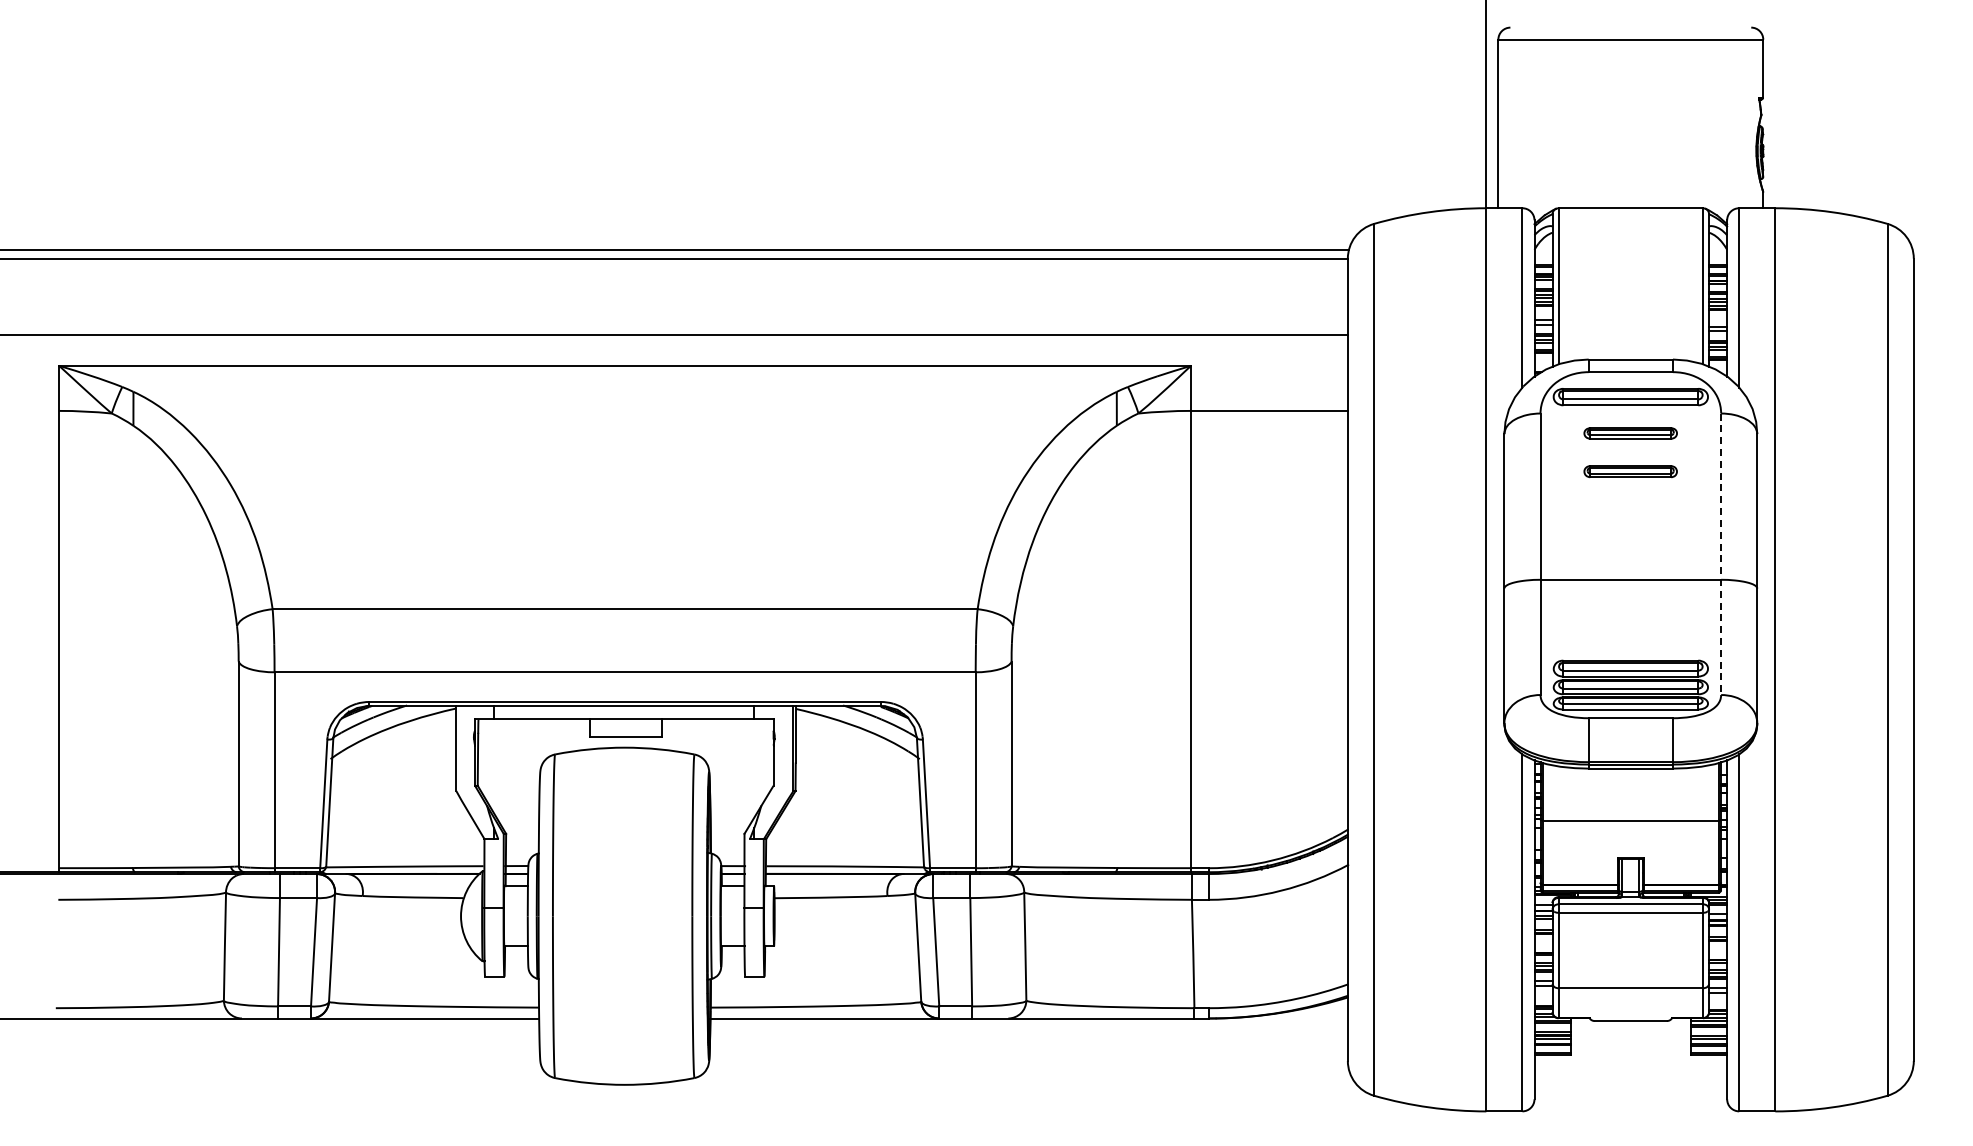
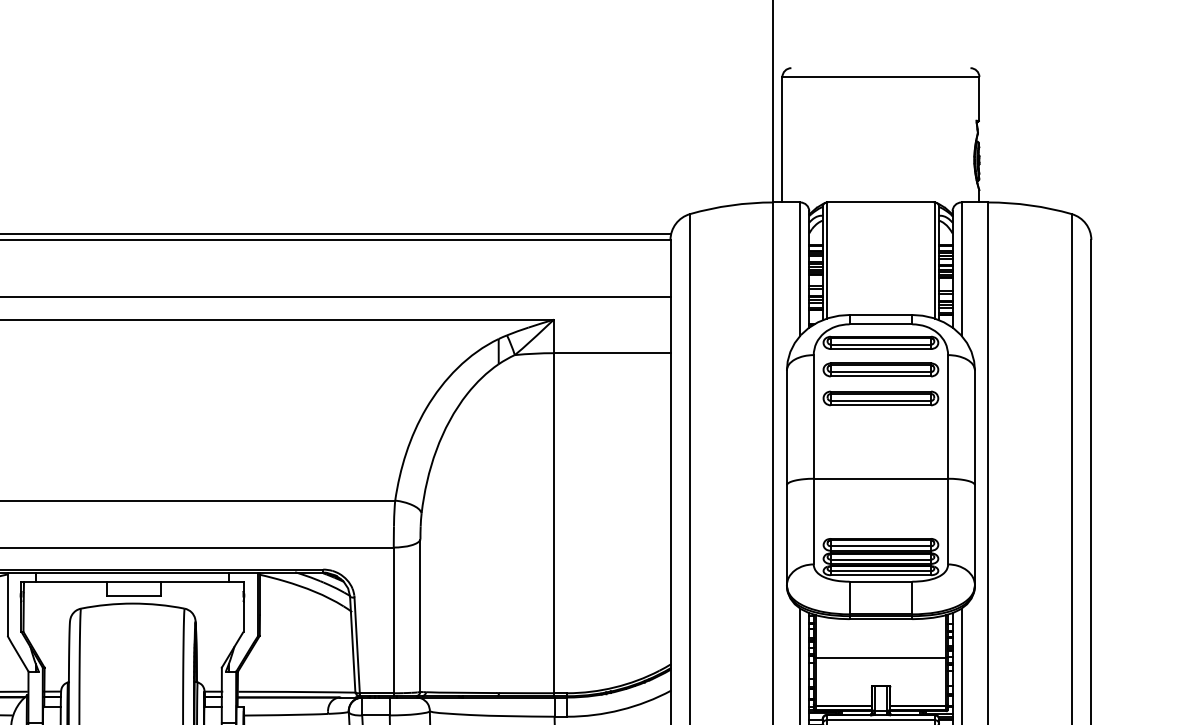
part: (1630, 433) -> (880, 369), size x1.67
part: (1630, 471) -> (880, 398), size x1.67
line: (1721, 554) -> (948, 459), dashed -> solid

